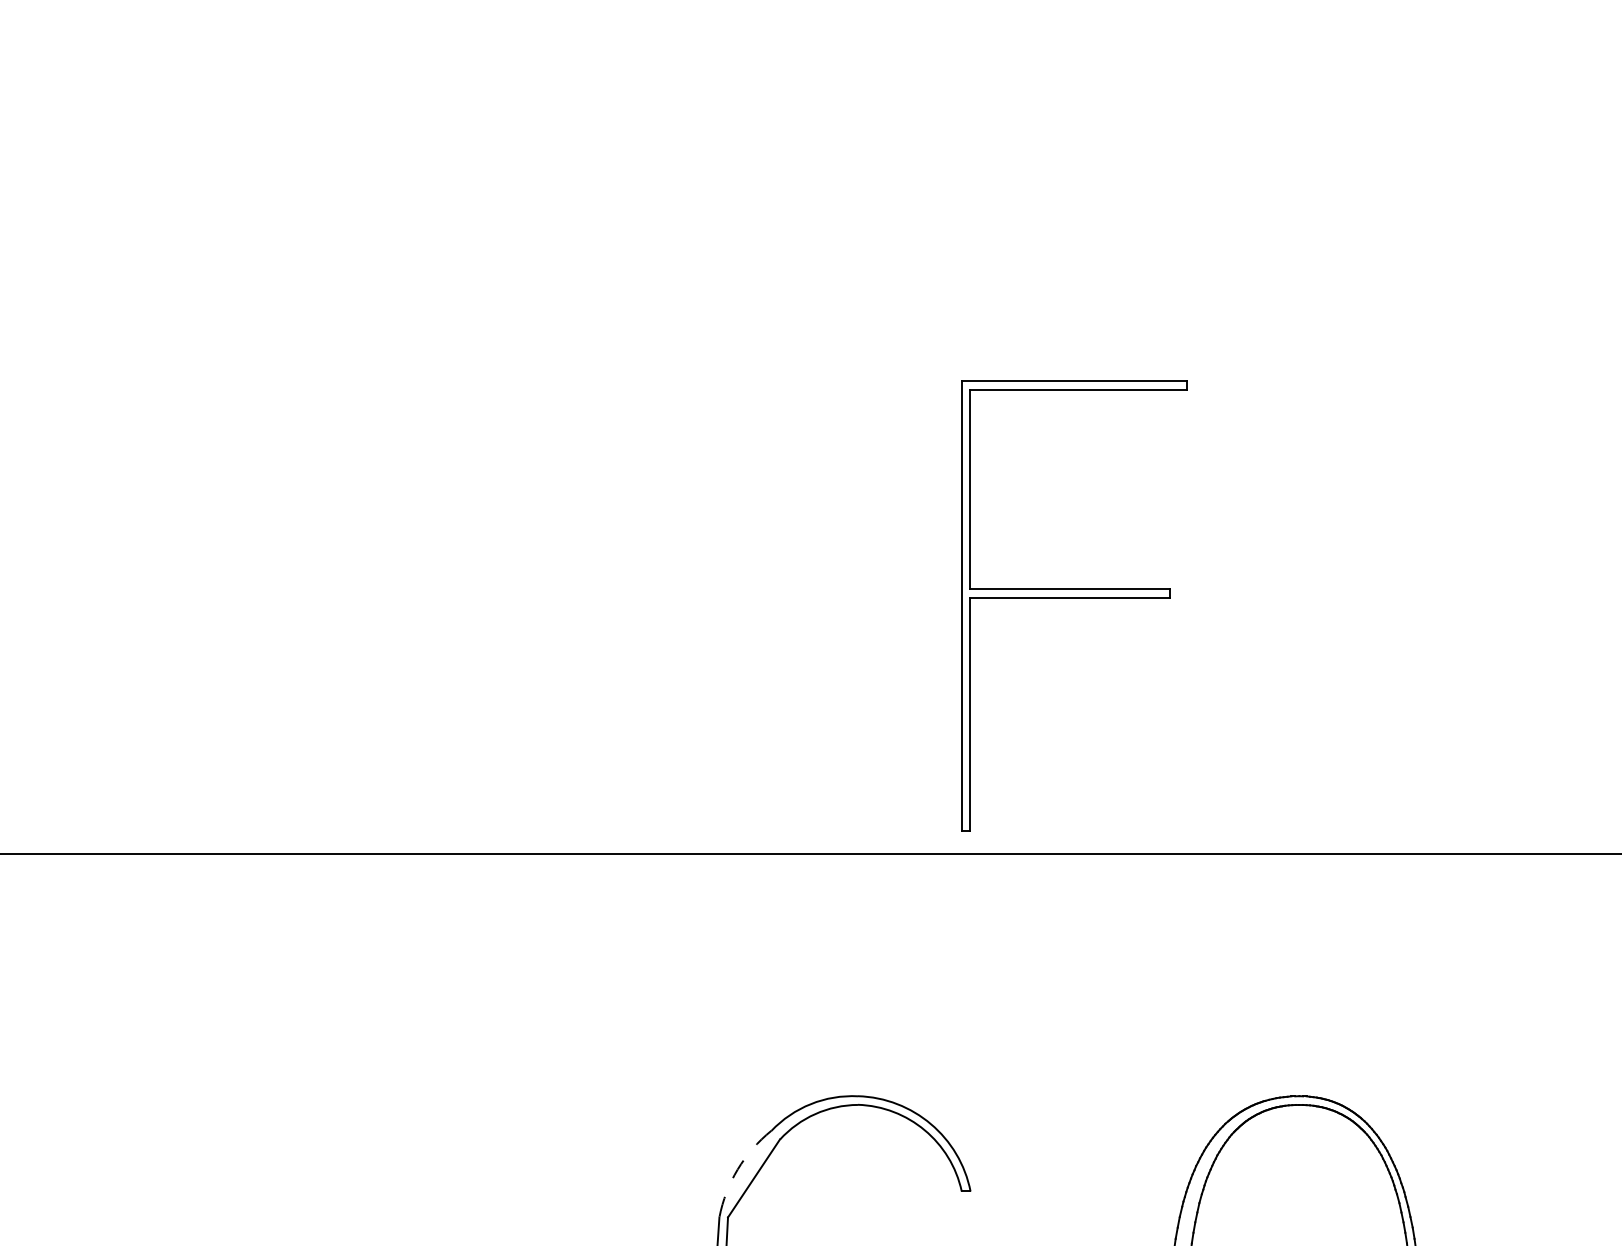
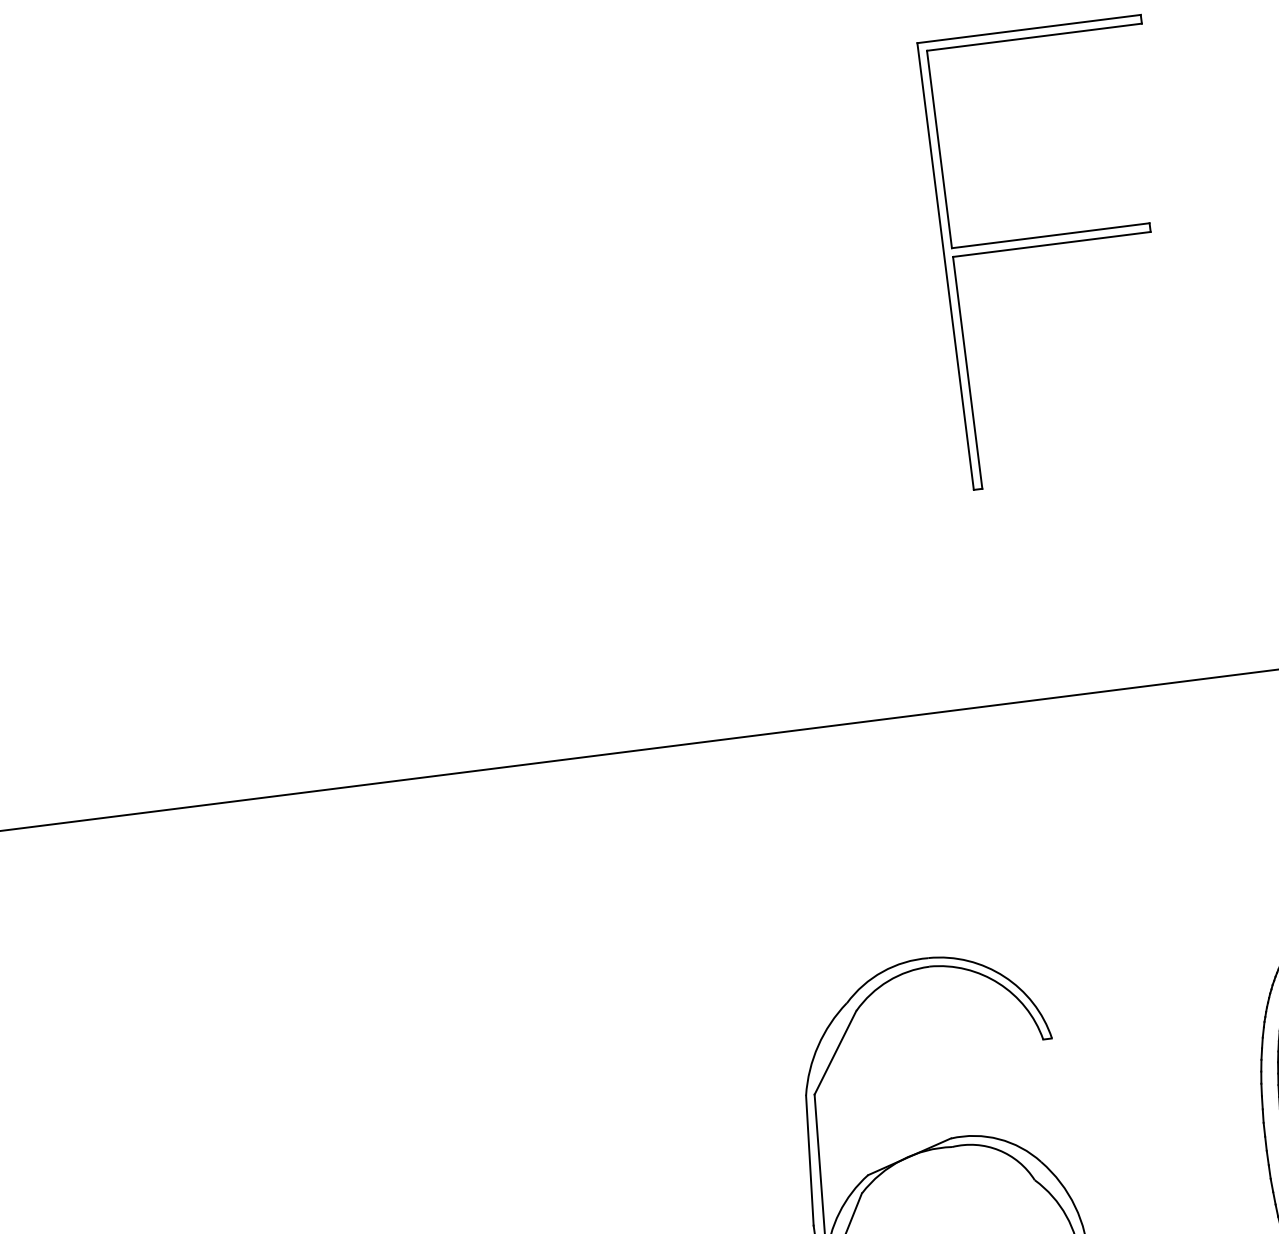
part: (1074, 598) -> (1056, 244), moved
arc: (737, 1169) -> (818, 1045), dashed -> solid

